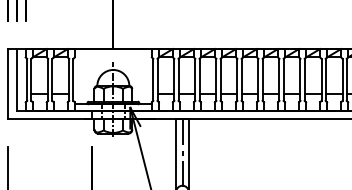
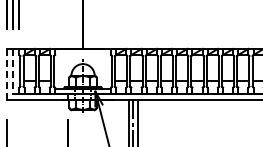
line: (16, 80) -> (12, 71), solid -> dashed
line: (7, 84) -> (6, 74), solid -> dashed

